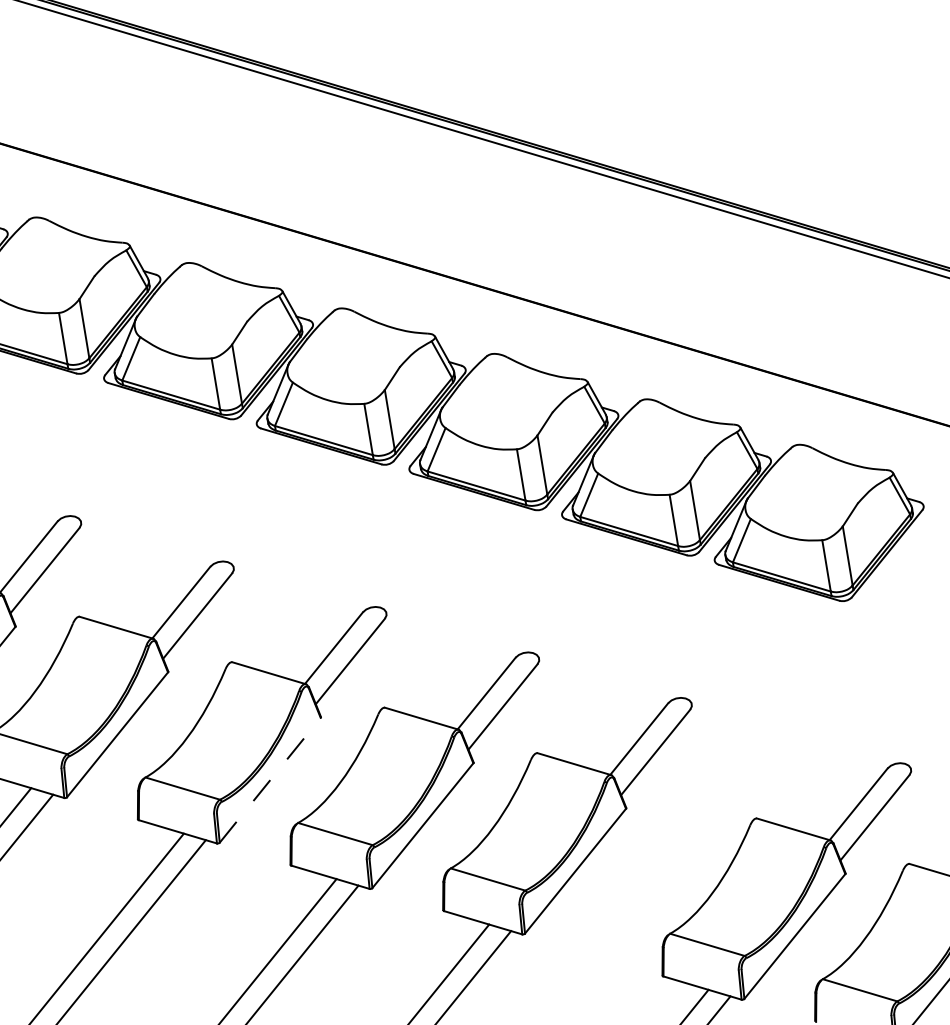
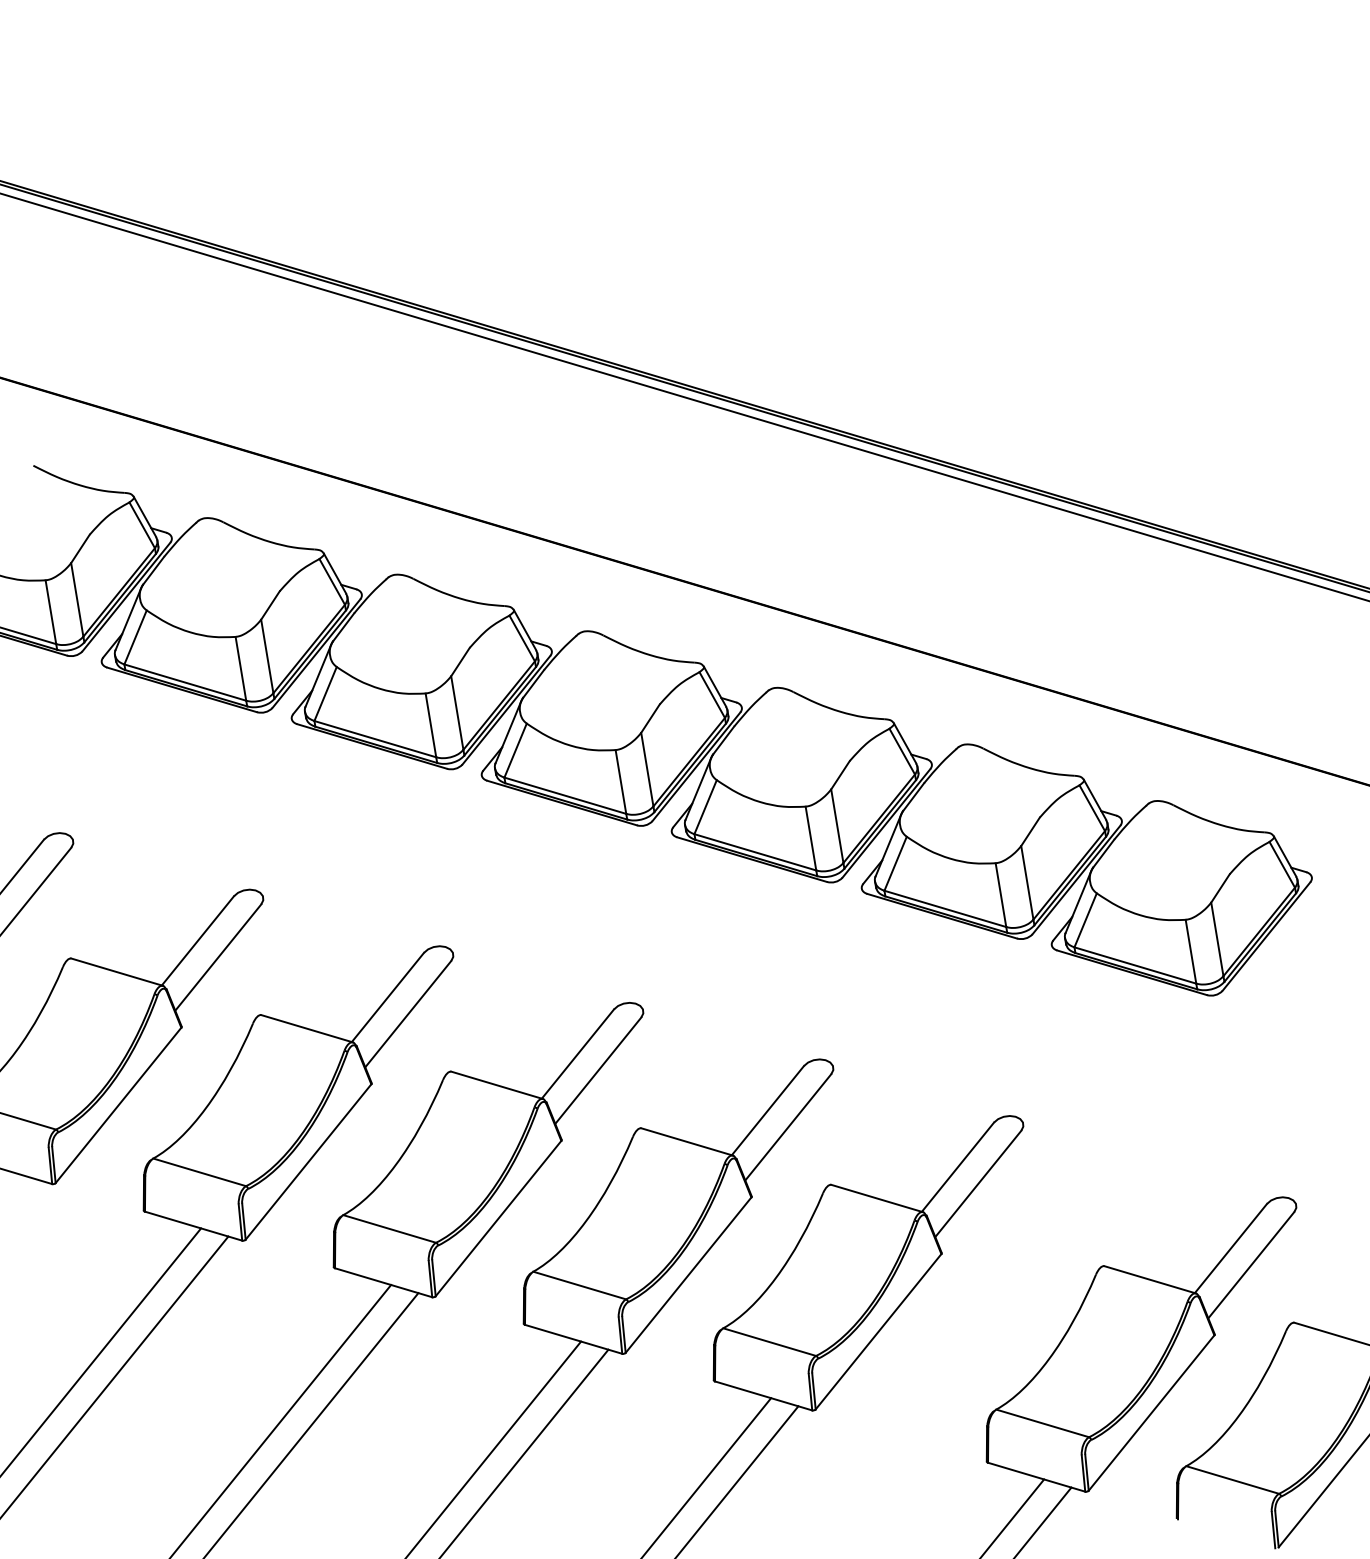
line: (270, 780) -> (498, 1218), dashed -> solid

